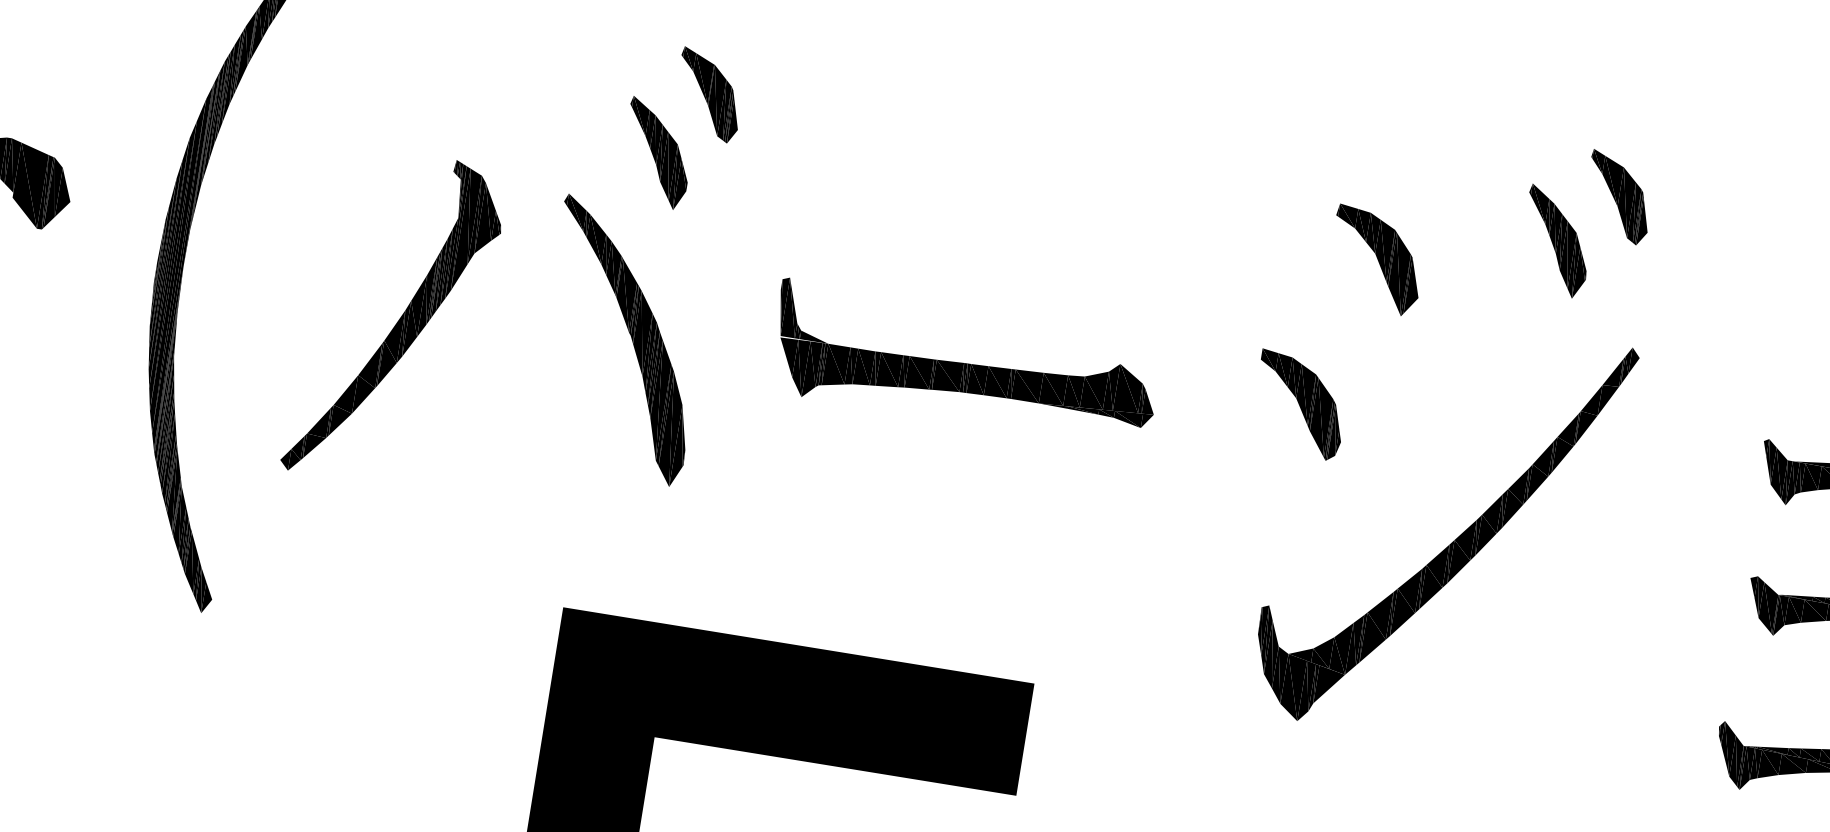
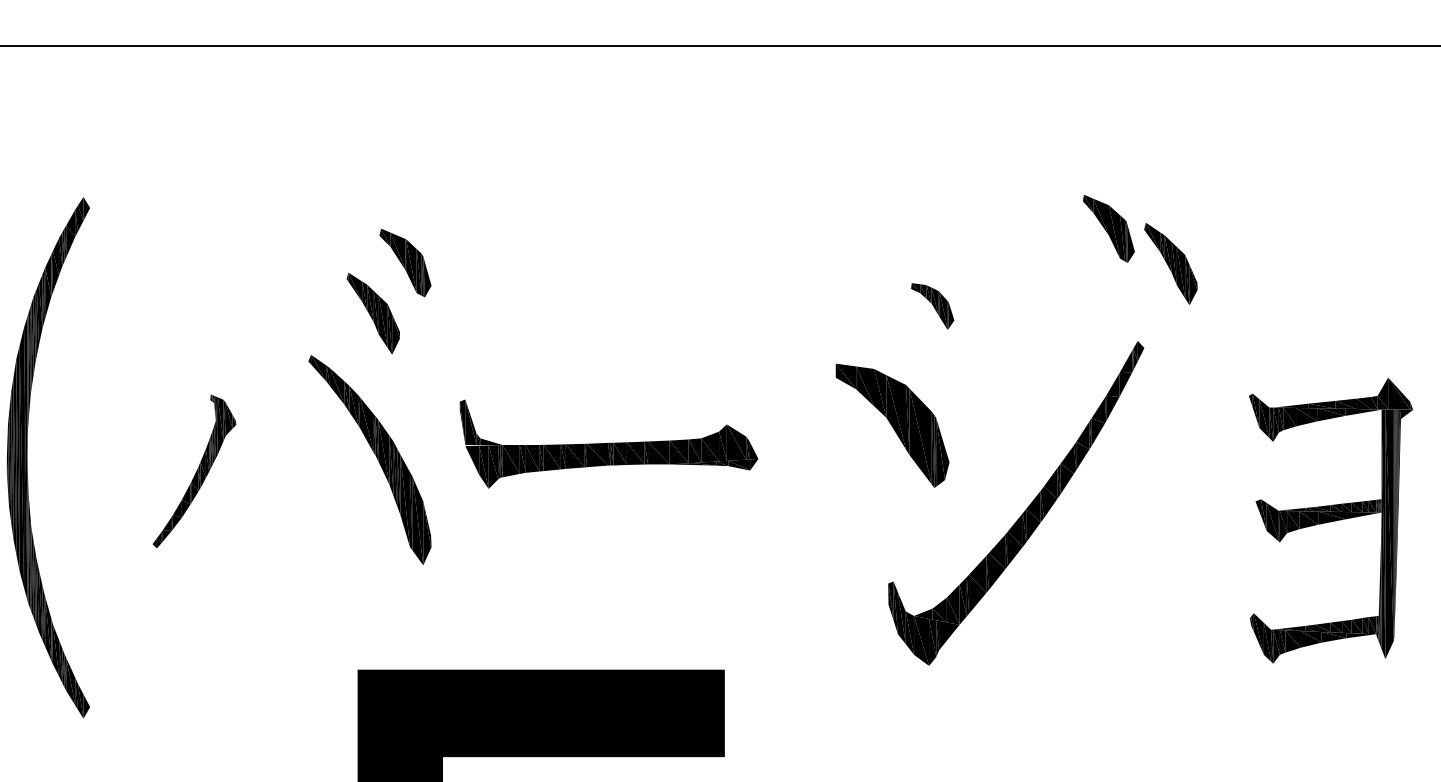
part: (1556, 241) -> (1170, 263), moved
part: (1376, 260) -> (932, 306), size x0.6
part: (395, 319) -> (194, 471), size x0.6
part: (964, 363) -> (608, 443), moved
part: (1299, 404) -> (891, 425), size x1.6

